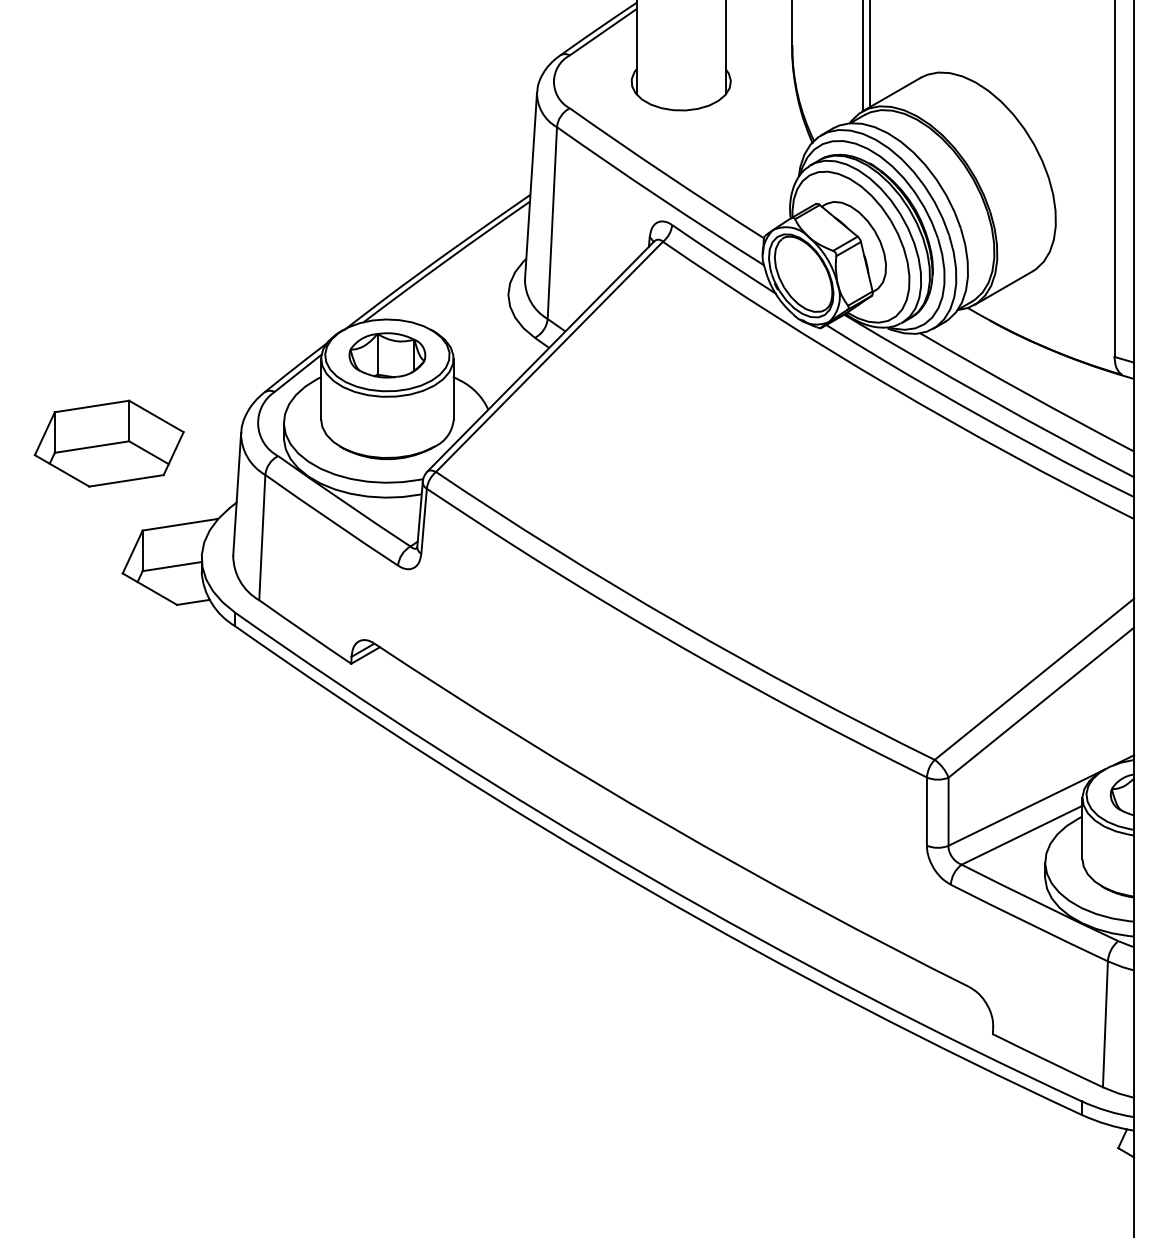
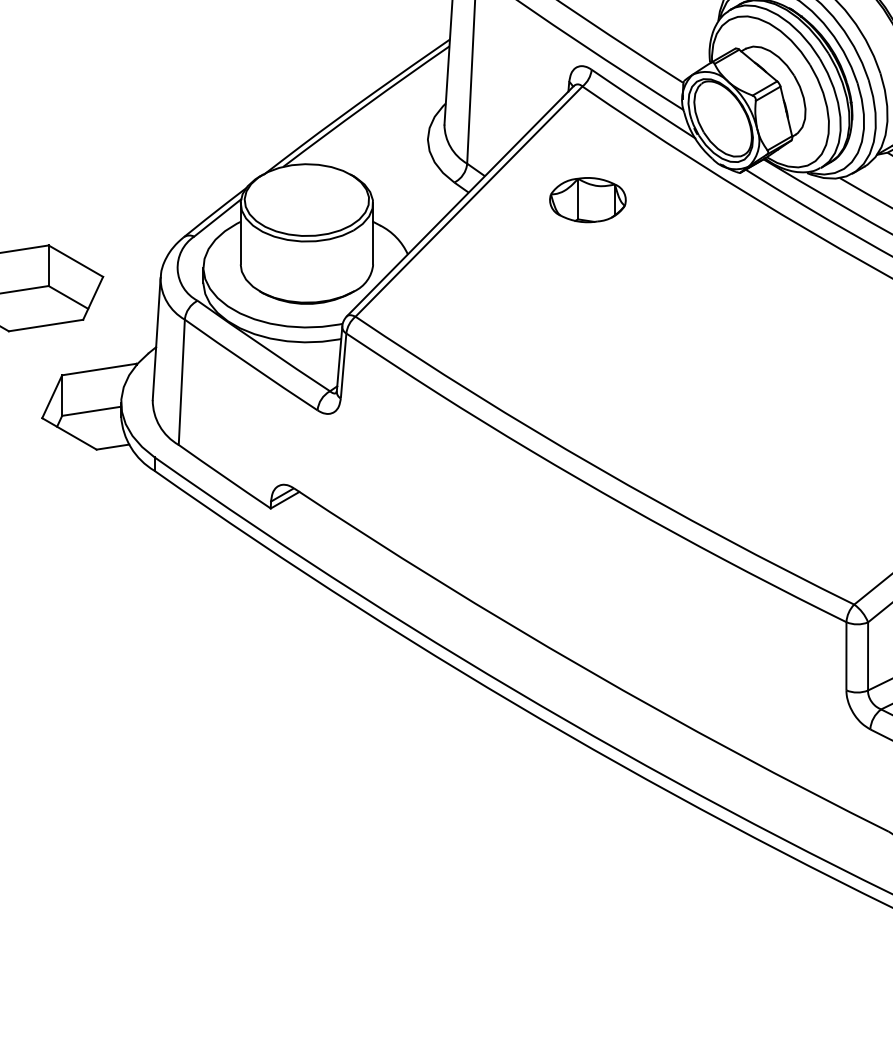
part: (387, 355) -> (588, 200), moved

